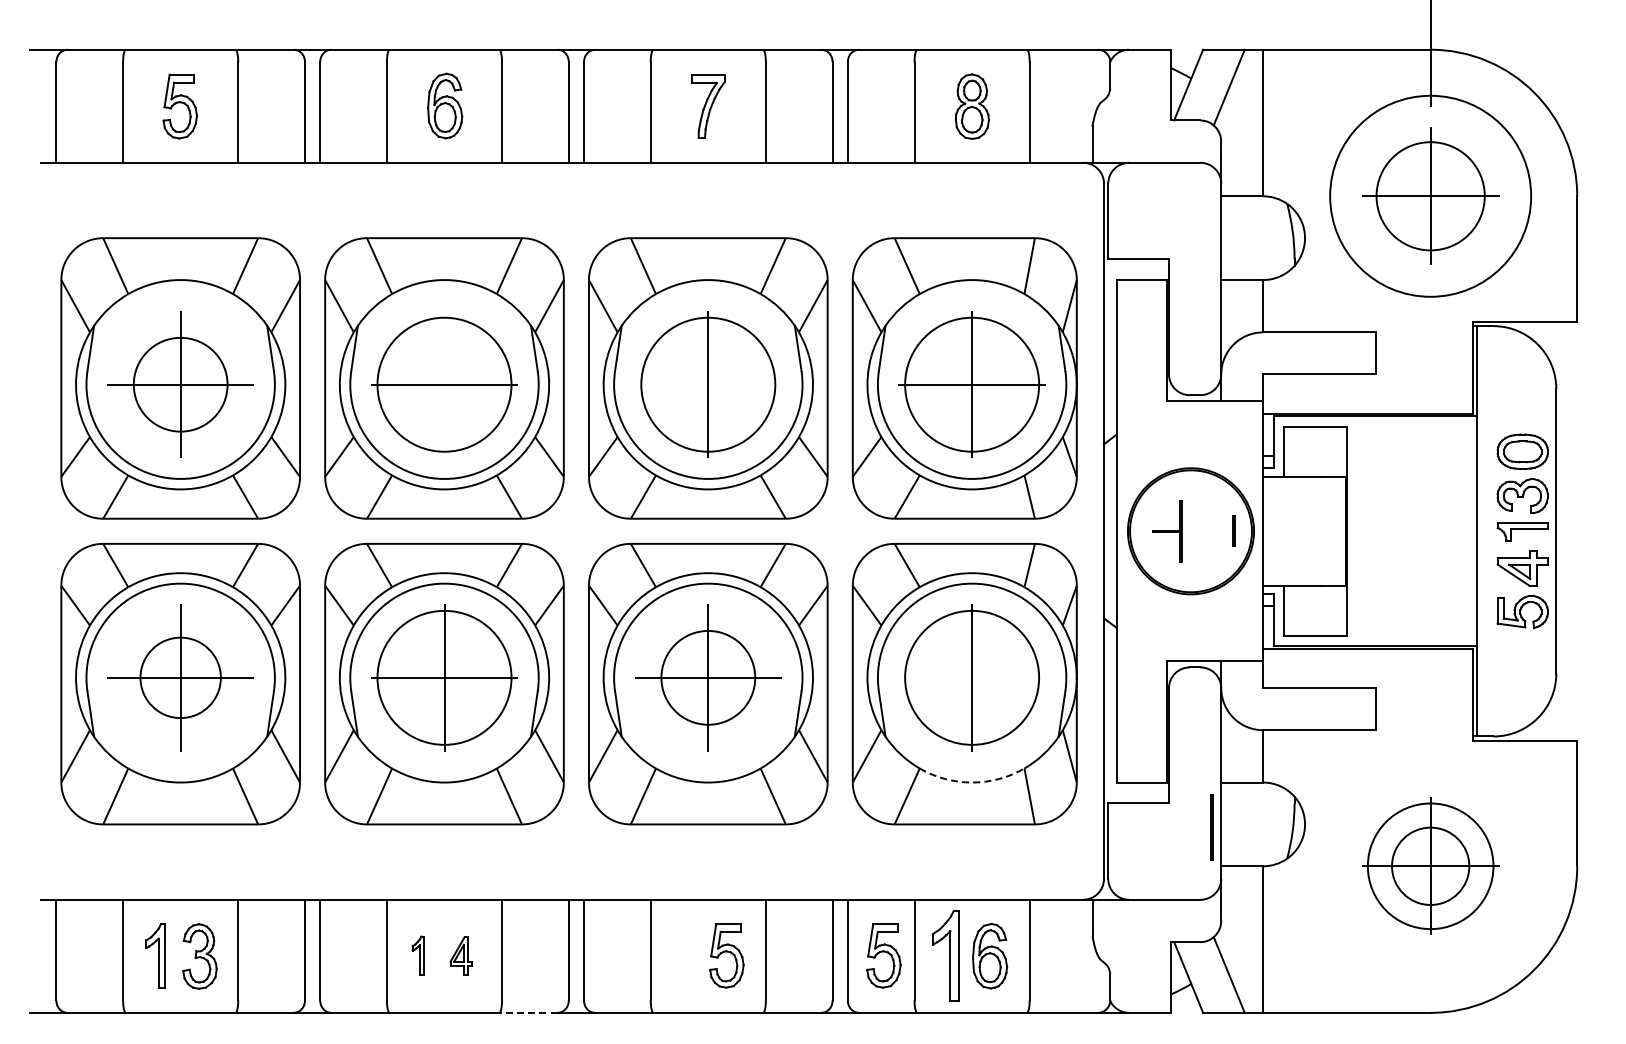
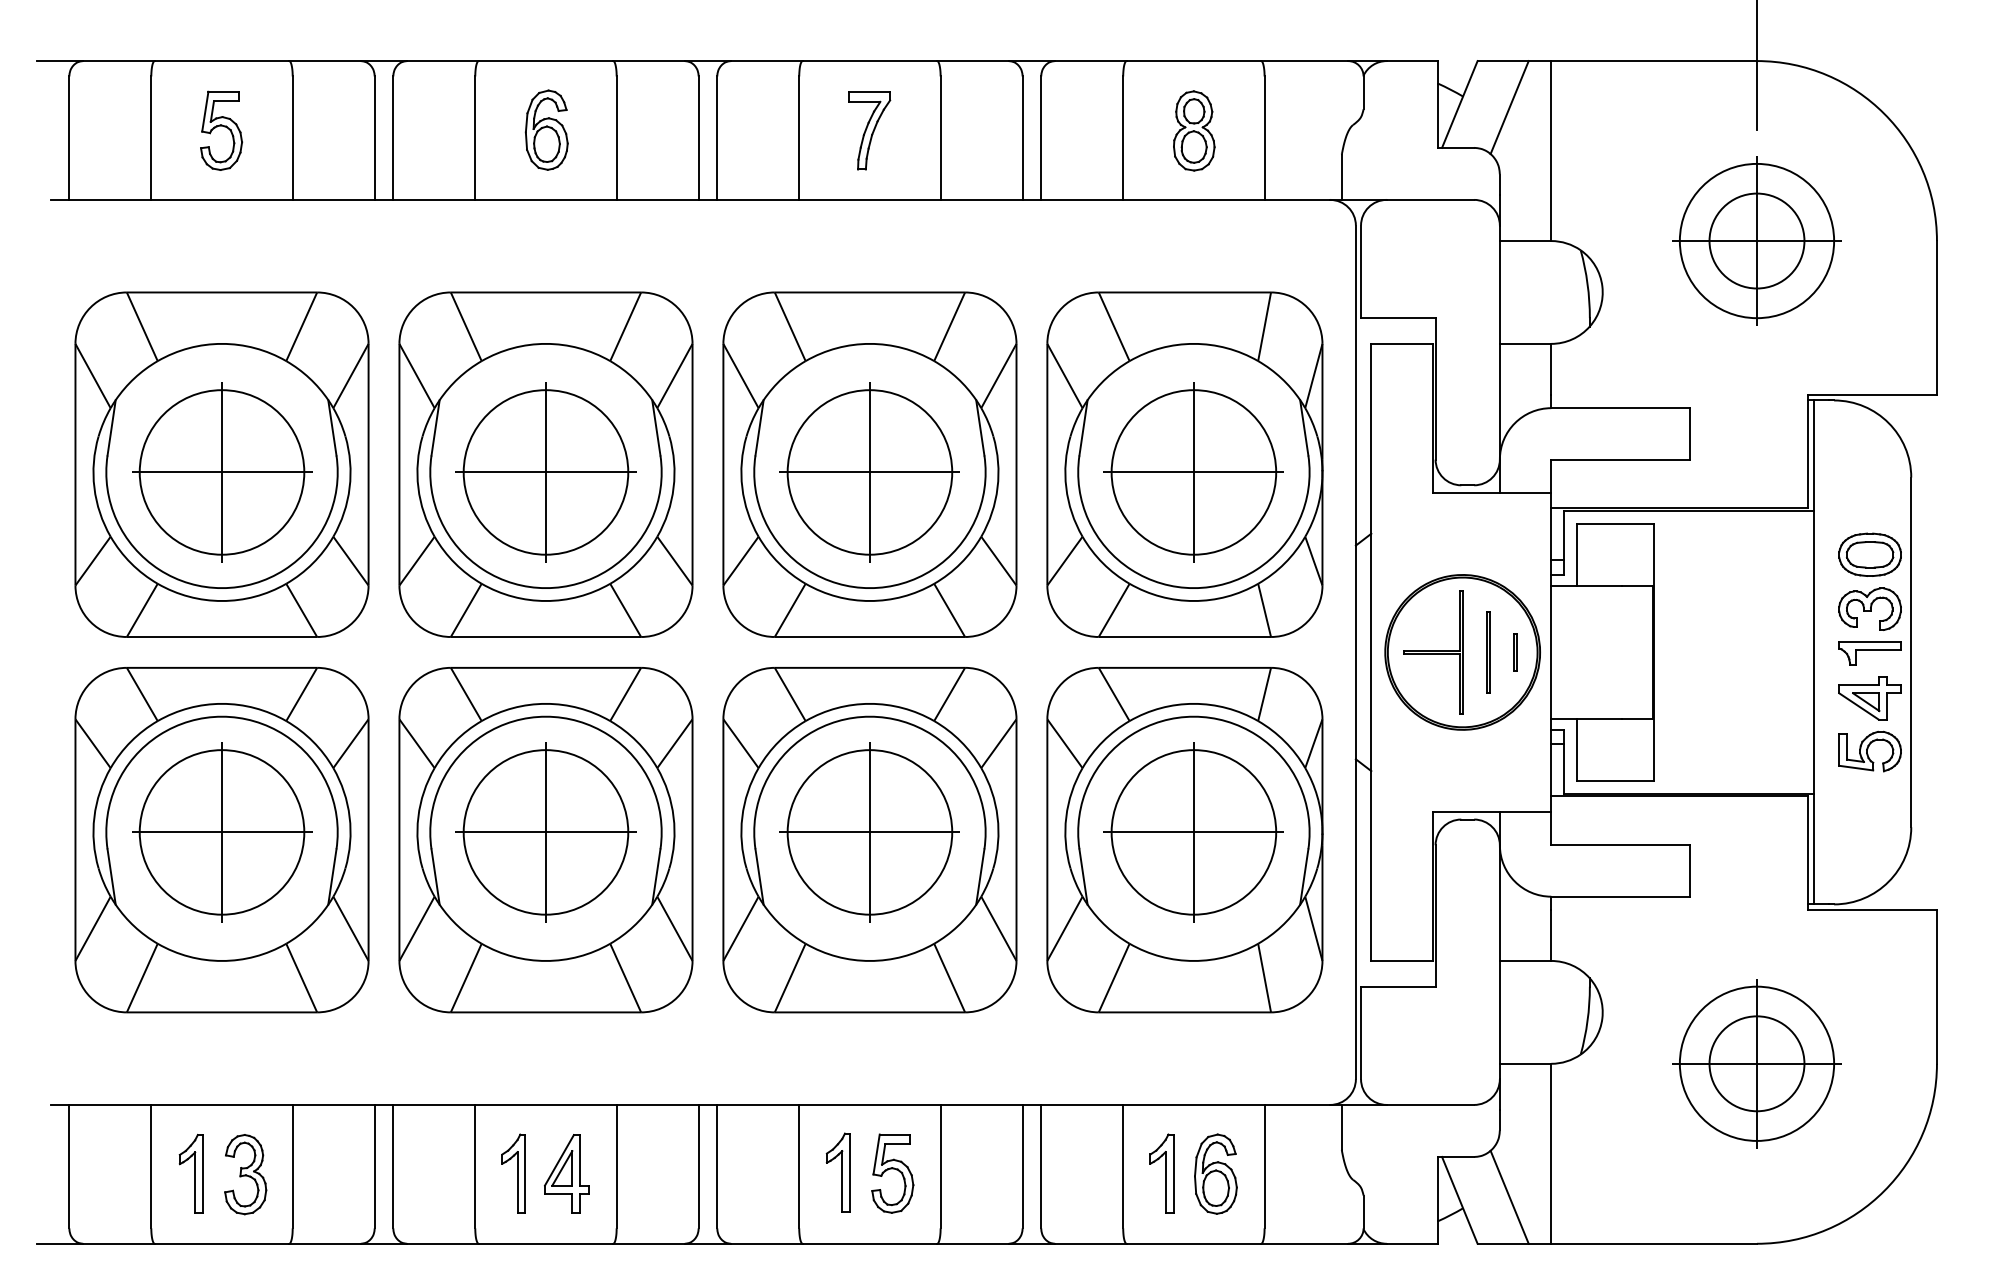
circle: (1430, 195) -> (1756, 240), size x0.71
circle: (1430, 196) -> (1756, 241), size x0.62
circle: (180, 384) -> (221, 472), size x1.43
line: (444, 384) -> (545, 472), added
line: (708, 384) -> (870, 472), added
part: (1167, 531) -> (1433, 652), size x1.67
circle: (180, 677) -> (221, 831), size x1.67
circle: (708, 677) -> (870, 831), size x1.43
line: (971, 677) -> (1193, 831), added
arc: (972, 782) -> (1194, 960), dashed -> solid
line: (1211, 827) -> (1487, 652), moved
part: (682, 954) -> (838, 1172), added
part: (417, 955) -> (512, 1173), size x1.67
part: (460, 955) -> (565, 1173), size x1.67
part: (883, 955) -> (1085, 1173), removed
part: (945, 955) -> (1161, 1173), size x0.71
line: (527, 1012) -> (647, 1243), dashed -> solid

